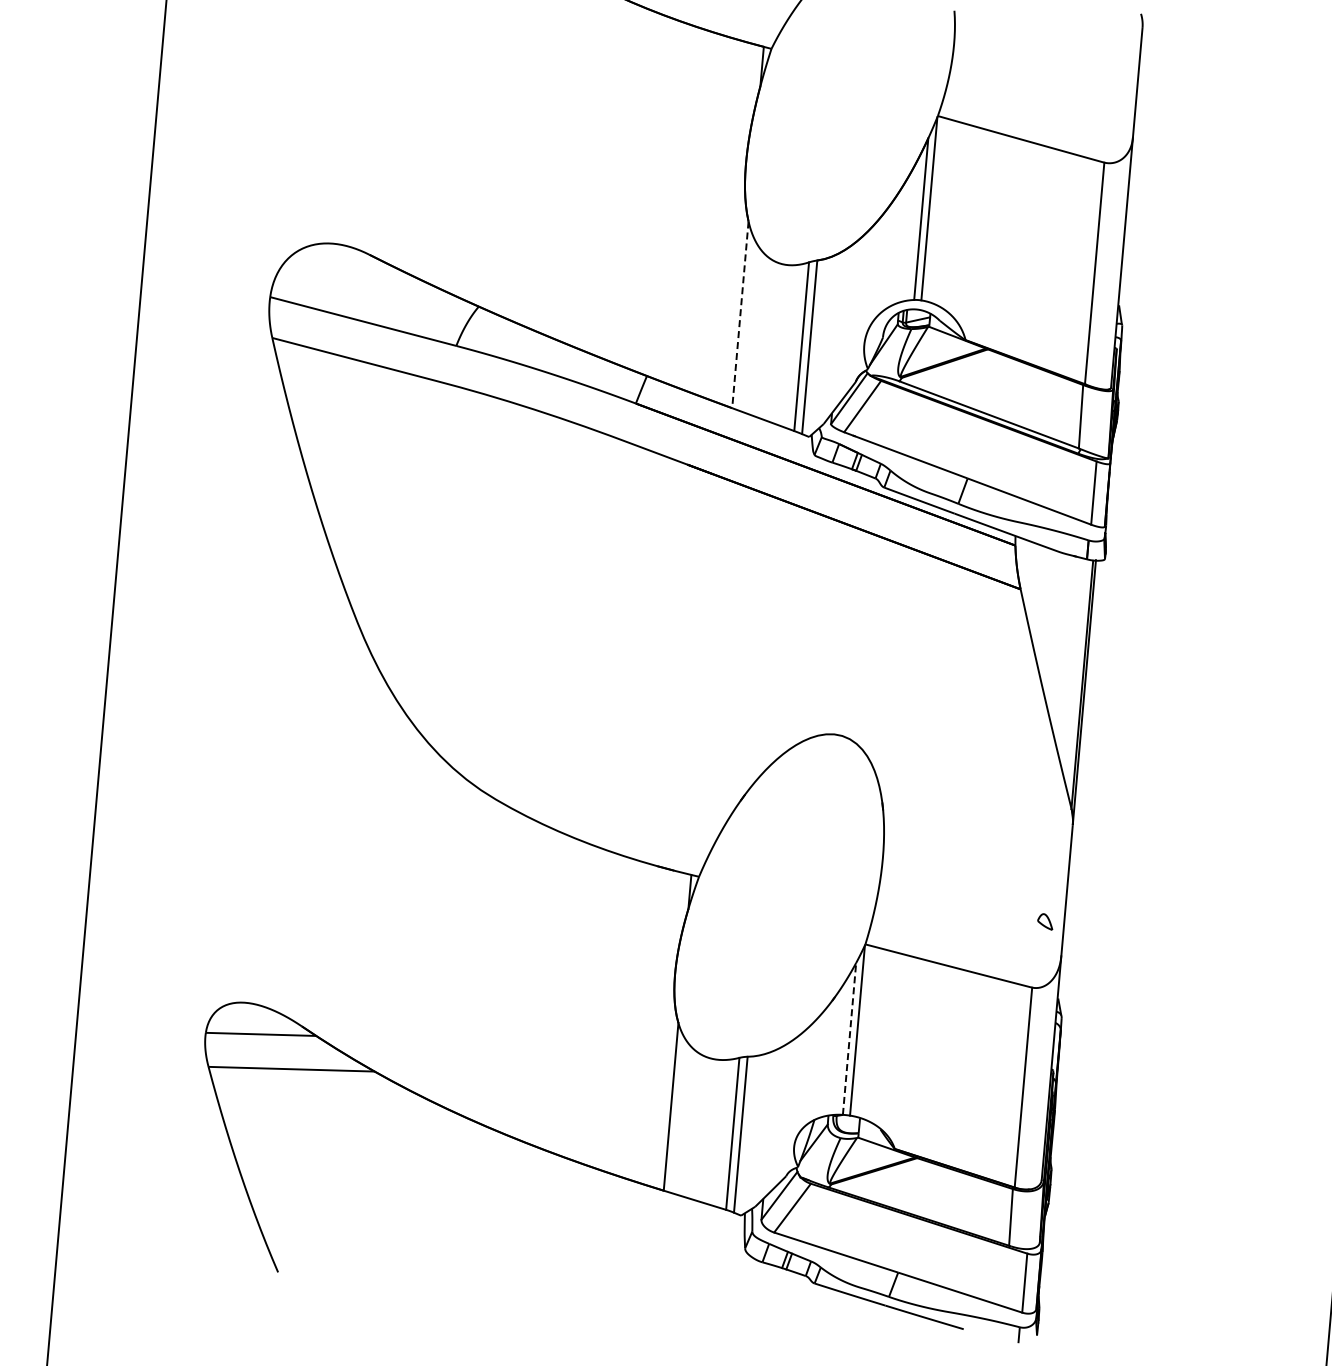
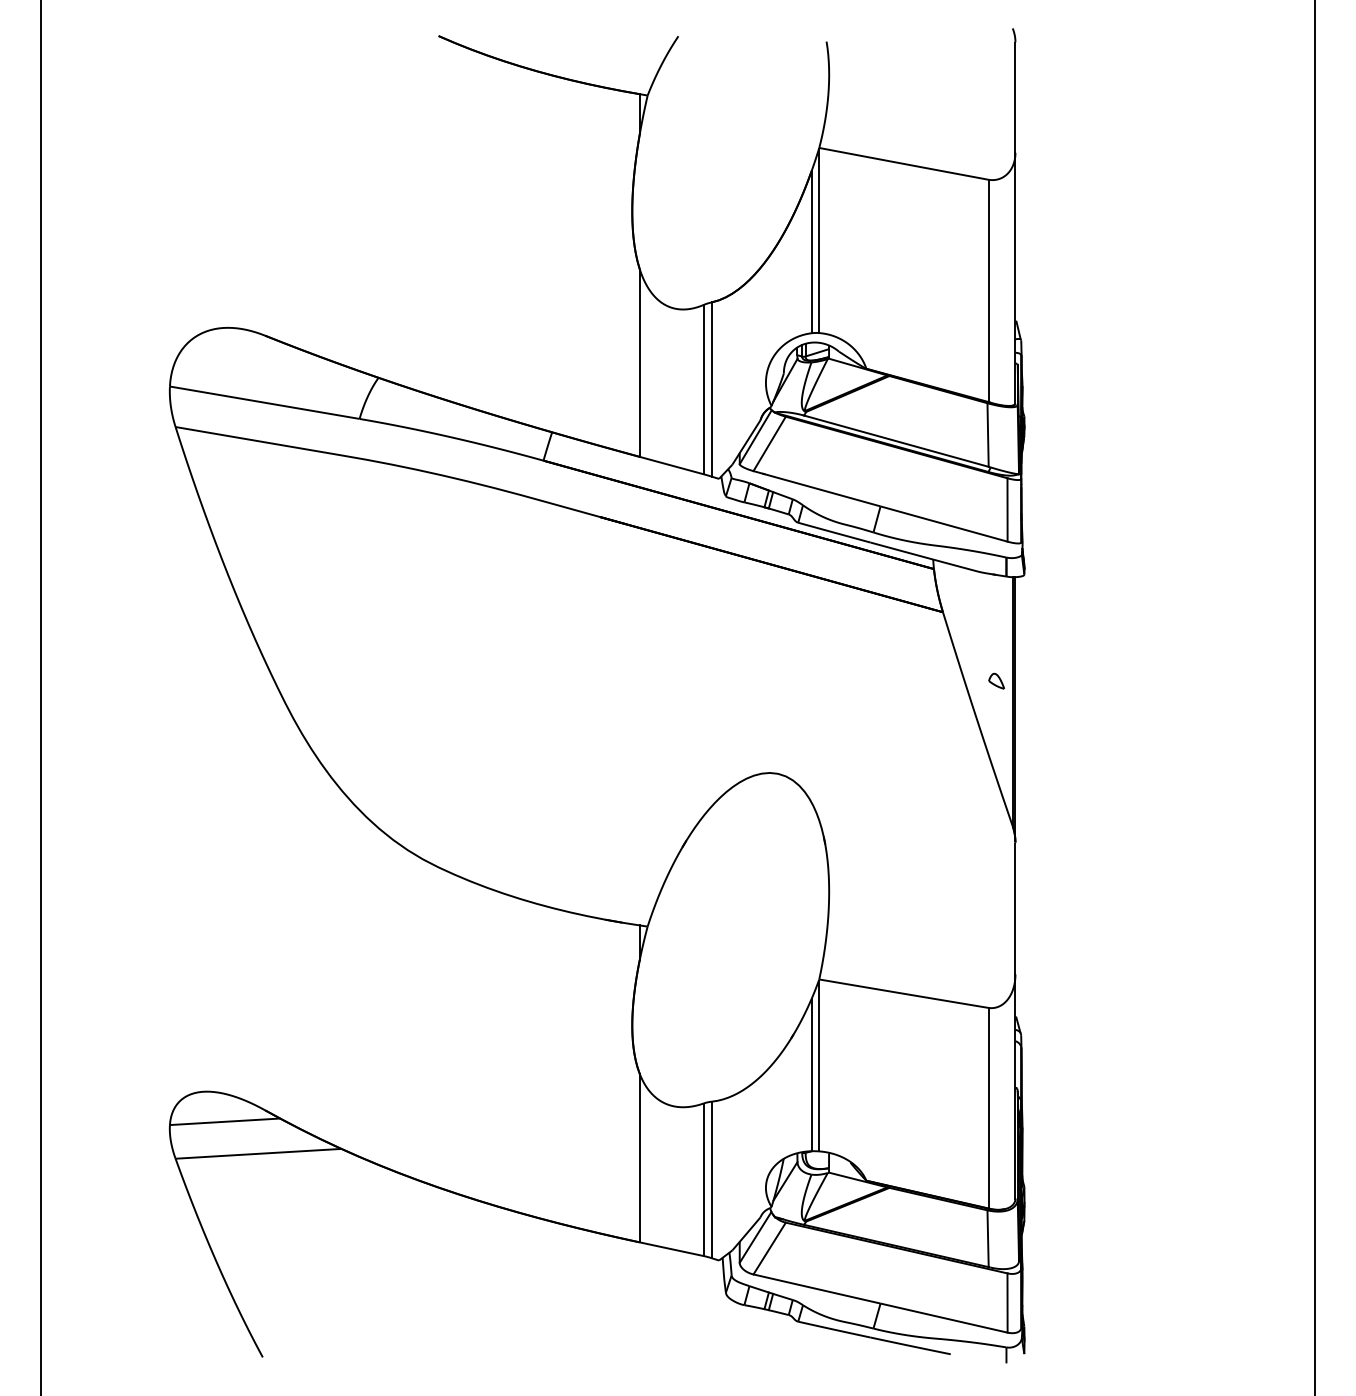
line: (740, 315) -> (639, 363), dashed -> solid
part: (1045, 921) -> (996, 680), moved
line: (849, 1038) -> (811, 1074), dashed -> solid

